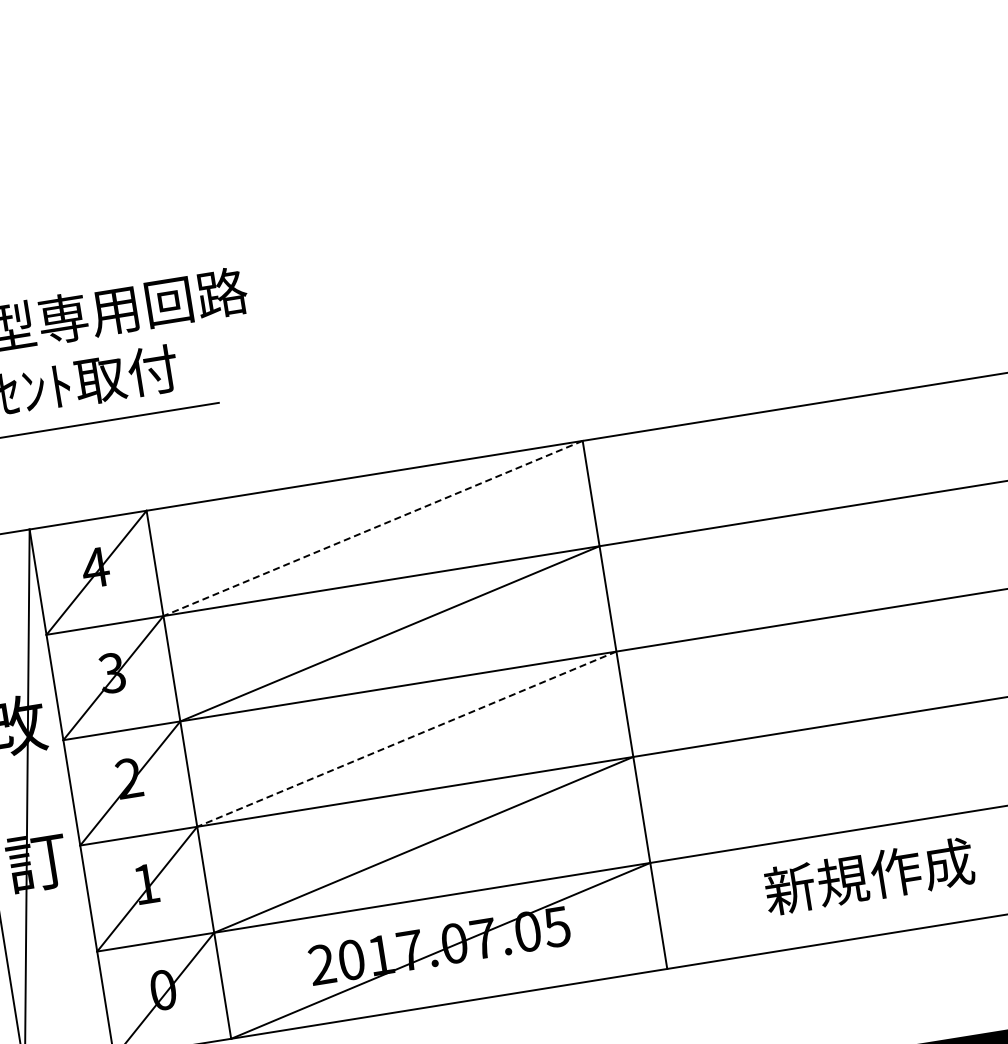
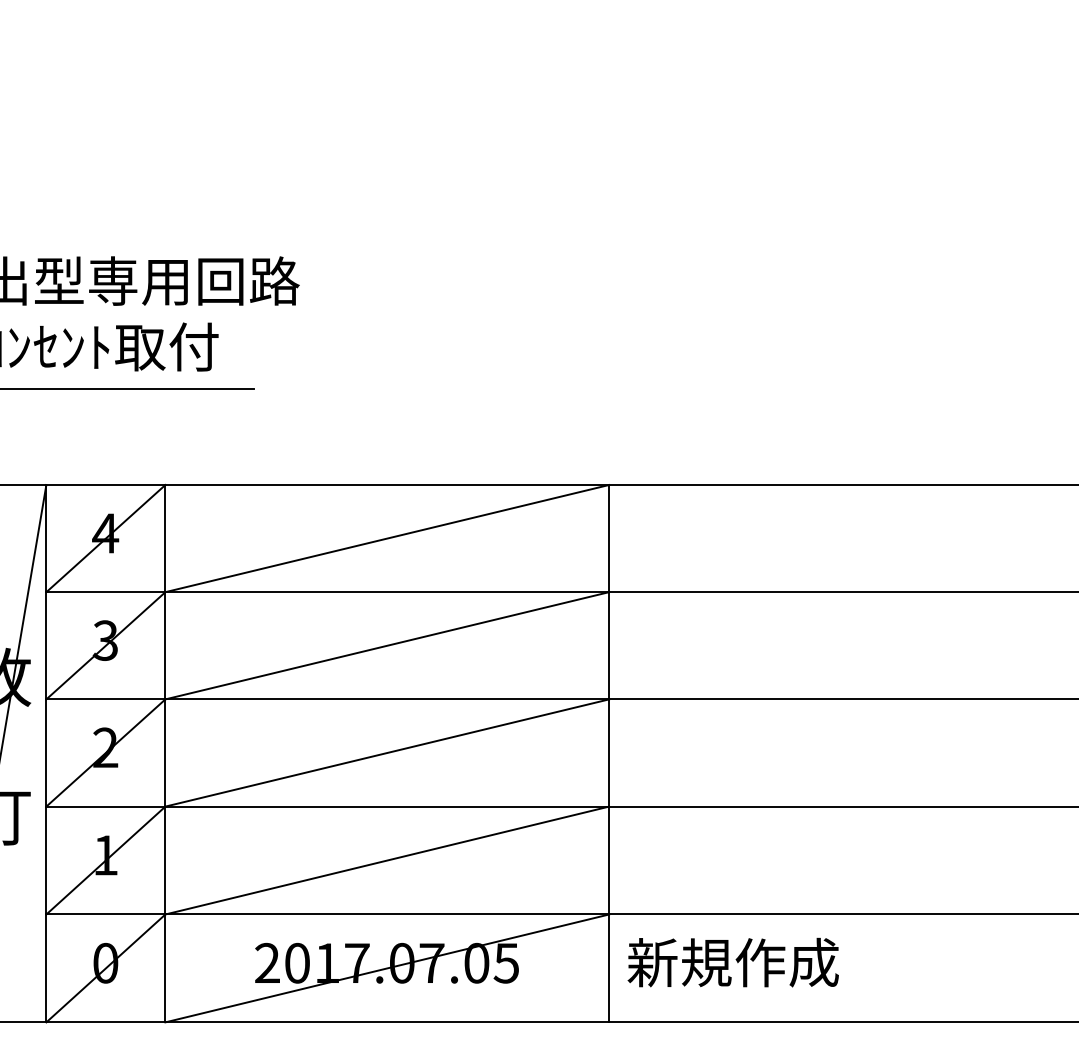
line: (372, 528) -> (386, 538), dashed -> solid
line: (406, 739) -> (386, 753), dashed -> solid
text: (868, 876) -> (732, 962), moved

